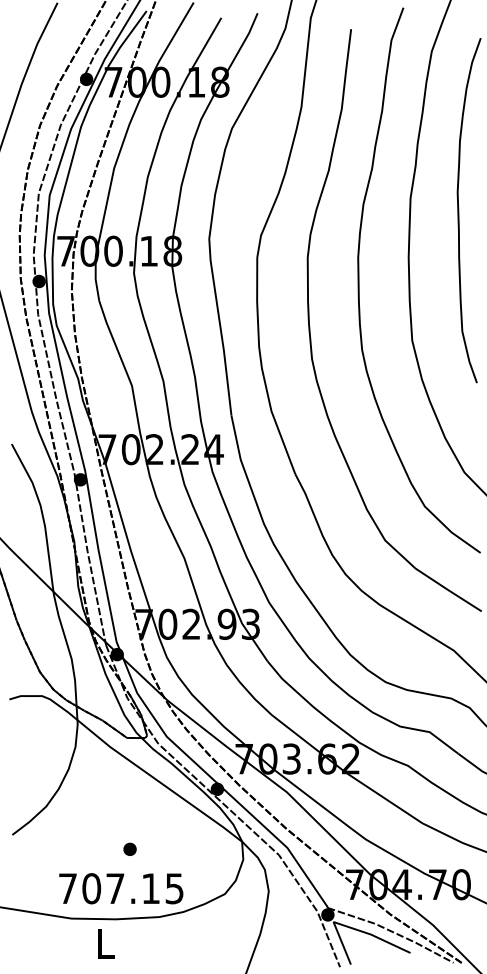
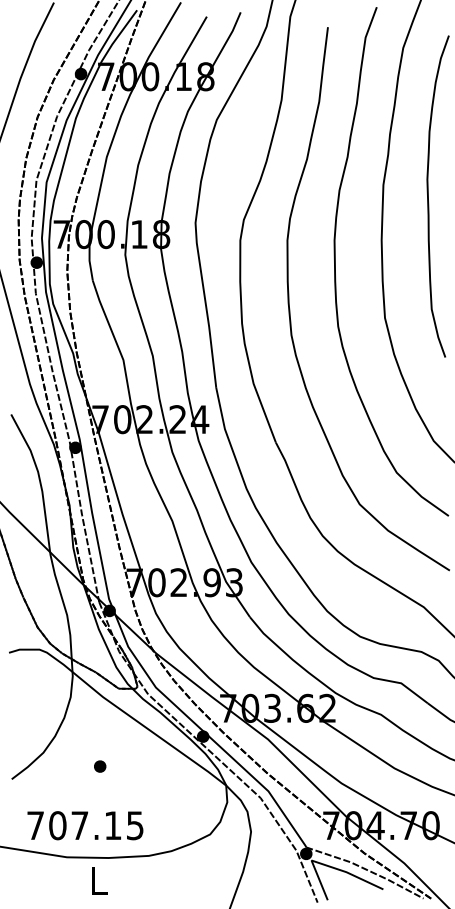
part: (129, 848) -> (99, 765), moved
text: (121, 888) -> (85, 825), moved

